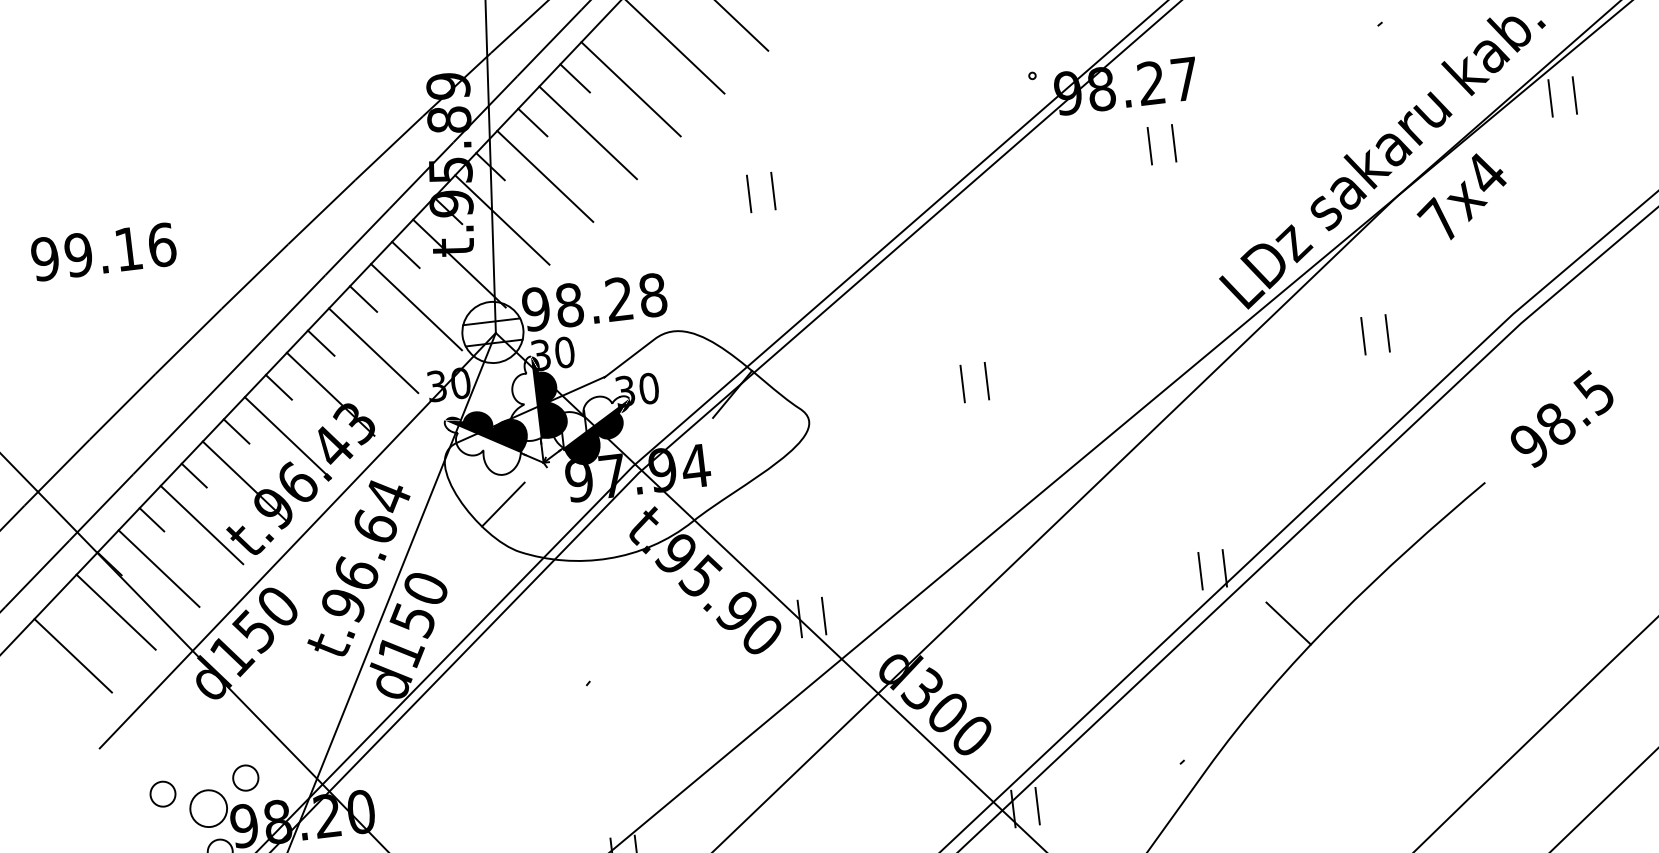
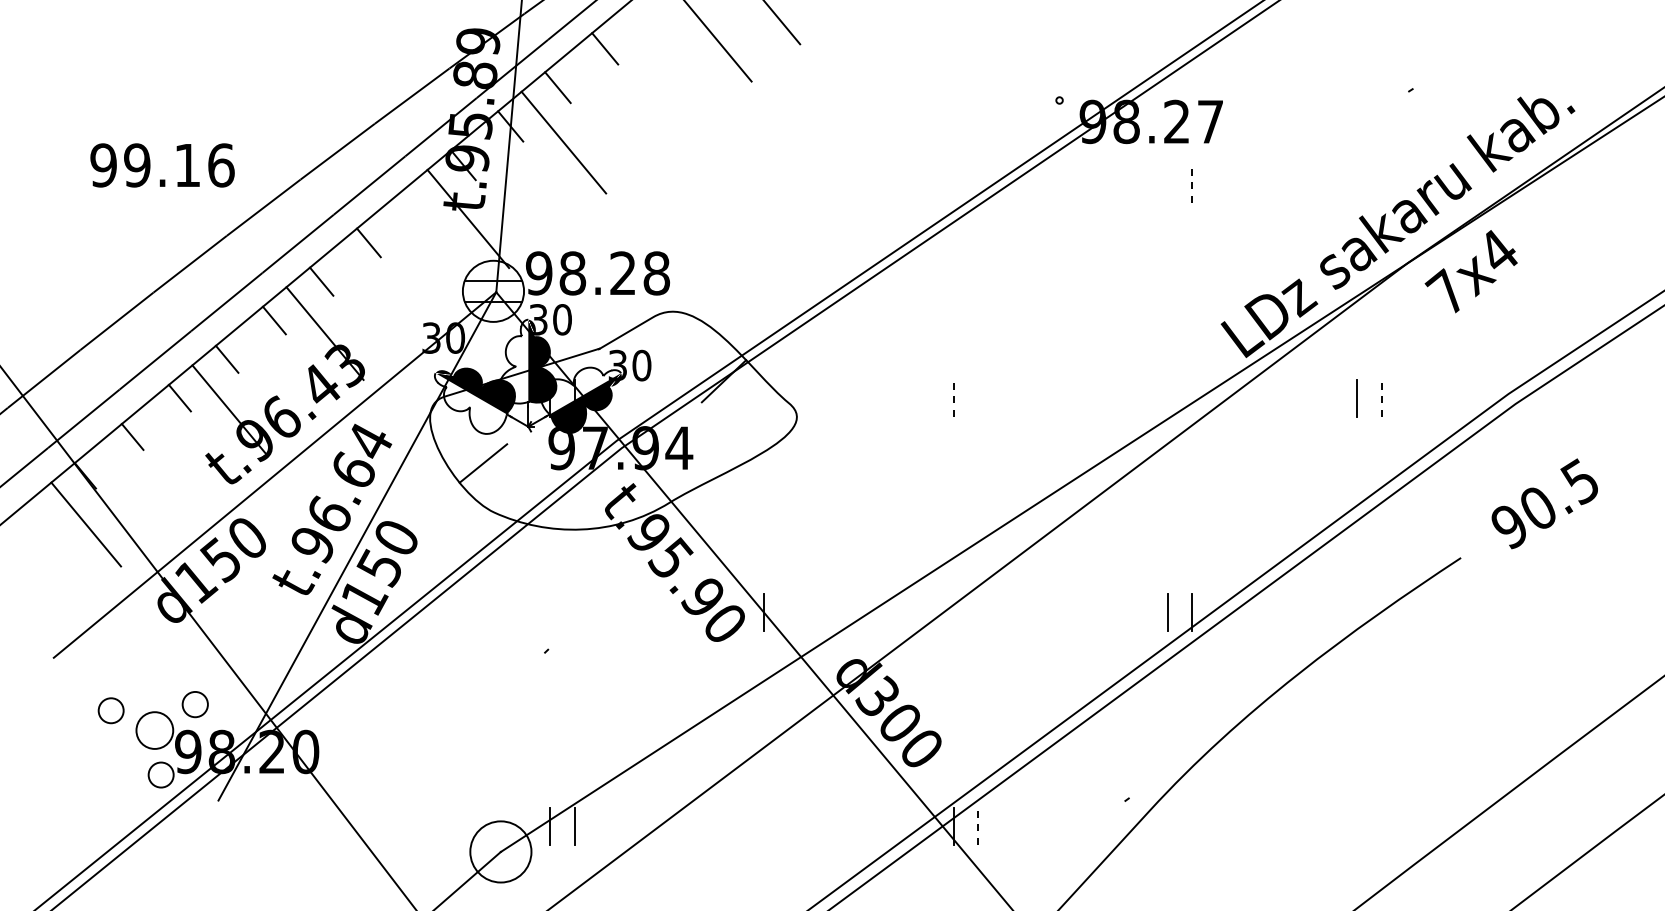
line: (631, 88) -> (659, 65), removed
line: (1574, 94) -> (1595, 183), removed
line: (1550, 97) -> (1571, 183), removed
line: (588, 132) -> (611, 104), removed
line: (1174, 142) -> (1192, 183), solid -> dashed
line: (1149, 145) -> (1167, 183), removed
line: (773, 190) -> (788, 183), removed
line: (748, 194) -> (763, 184), removed
line: (501, 219) -> (515, 180), removed
text: (103, 252) -> (162, 165), moved
line: (406, 254) -> (416, 203), removed
line: (416, 307) -> (420, 257), removed
line: (1387, 332) -> (1381, 397), solid -> dashed
line: (373, 350) -> (372, 295), removed
line: (987, 380) -> (978, 397), removed
line: (962, 383) -> (953, 397), solid -> dashed
text: (1556, 424) -> (1538, 508), 98.5 -> 90.5
line: (287, 437) -> (277, 371), removed
line: (201, 524) -> (181, 447), removed
line: (158, 568) -> (133, 486), removed
line: (823, 615) -> (788, 611), removed
line: (1288, 623) -> (1248, 674), removed
line: (73, 655) -> (38, 562), removed
line: (1037, 805) -> (978, 825), solid -> dashed

